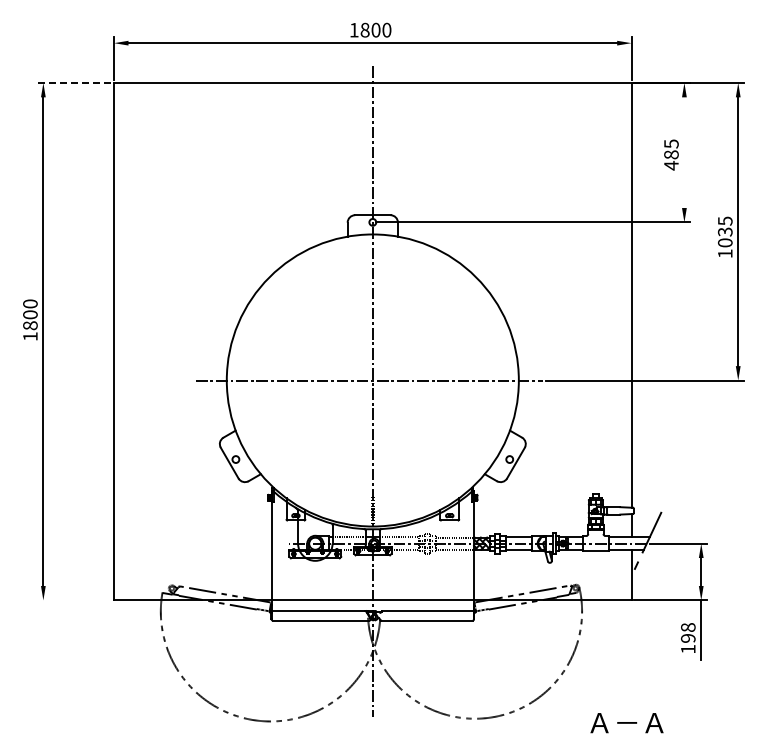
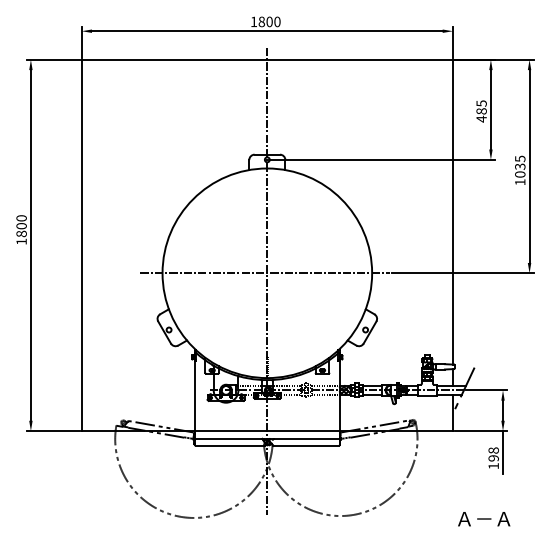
line: (74, 82) -> (53, 59), dashed -> solid
line: (684, 152) -> (490, 109), added
line: (74, 600) -> (53, 431), added
text: (626, 723) -> (483, 519), moved

